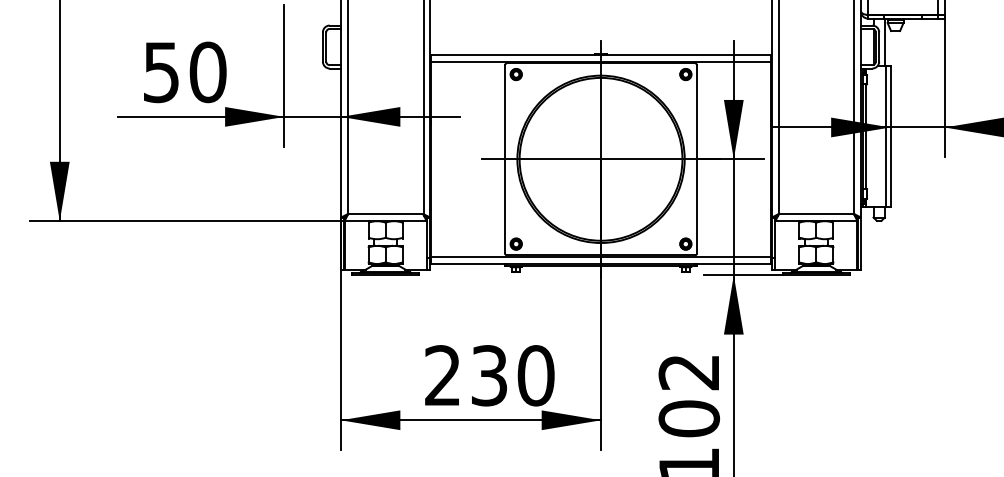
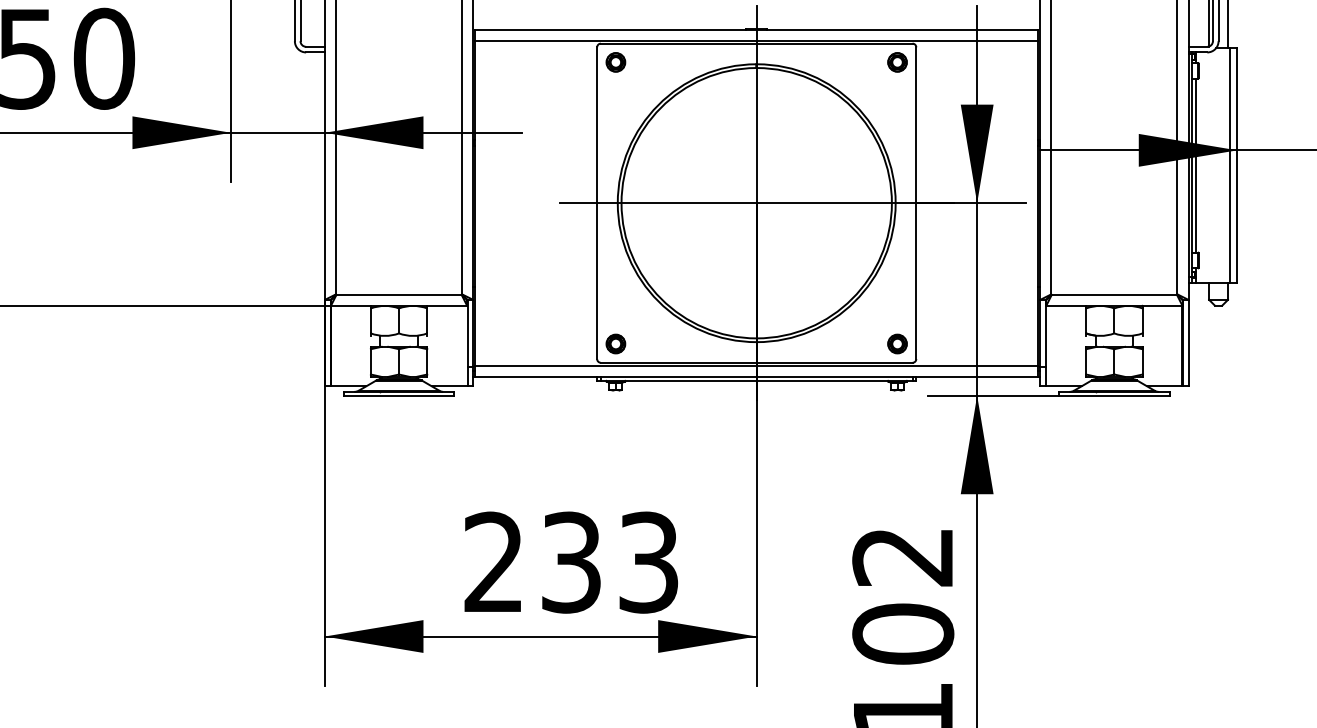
text: (535, 375) -> (647, 562), 230 -> 233

